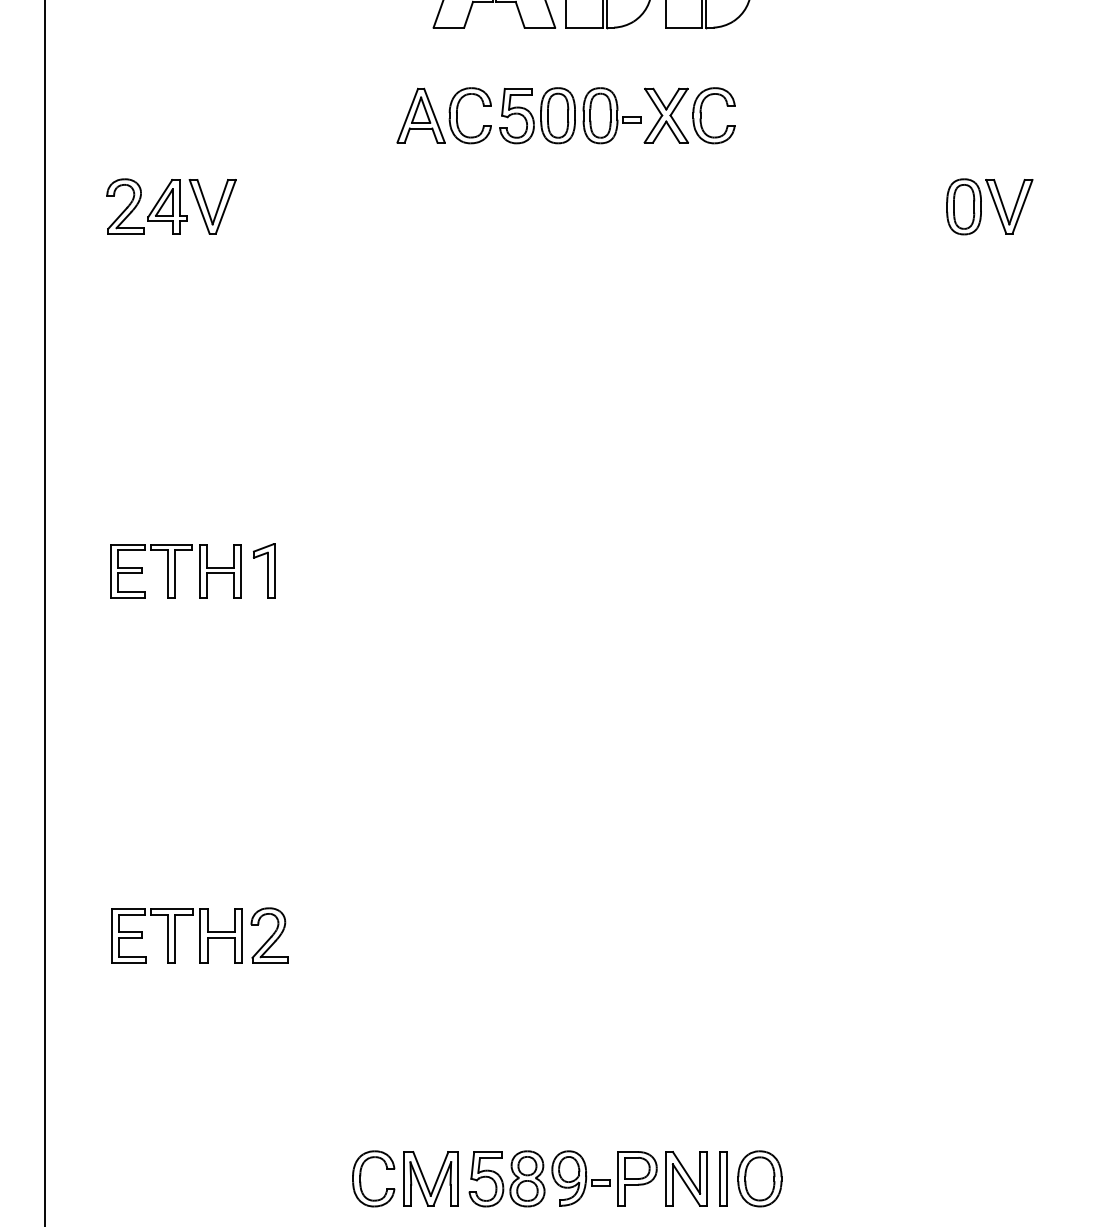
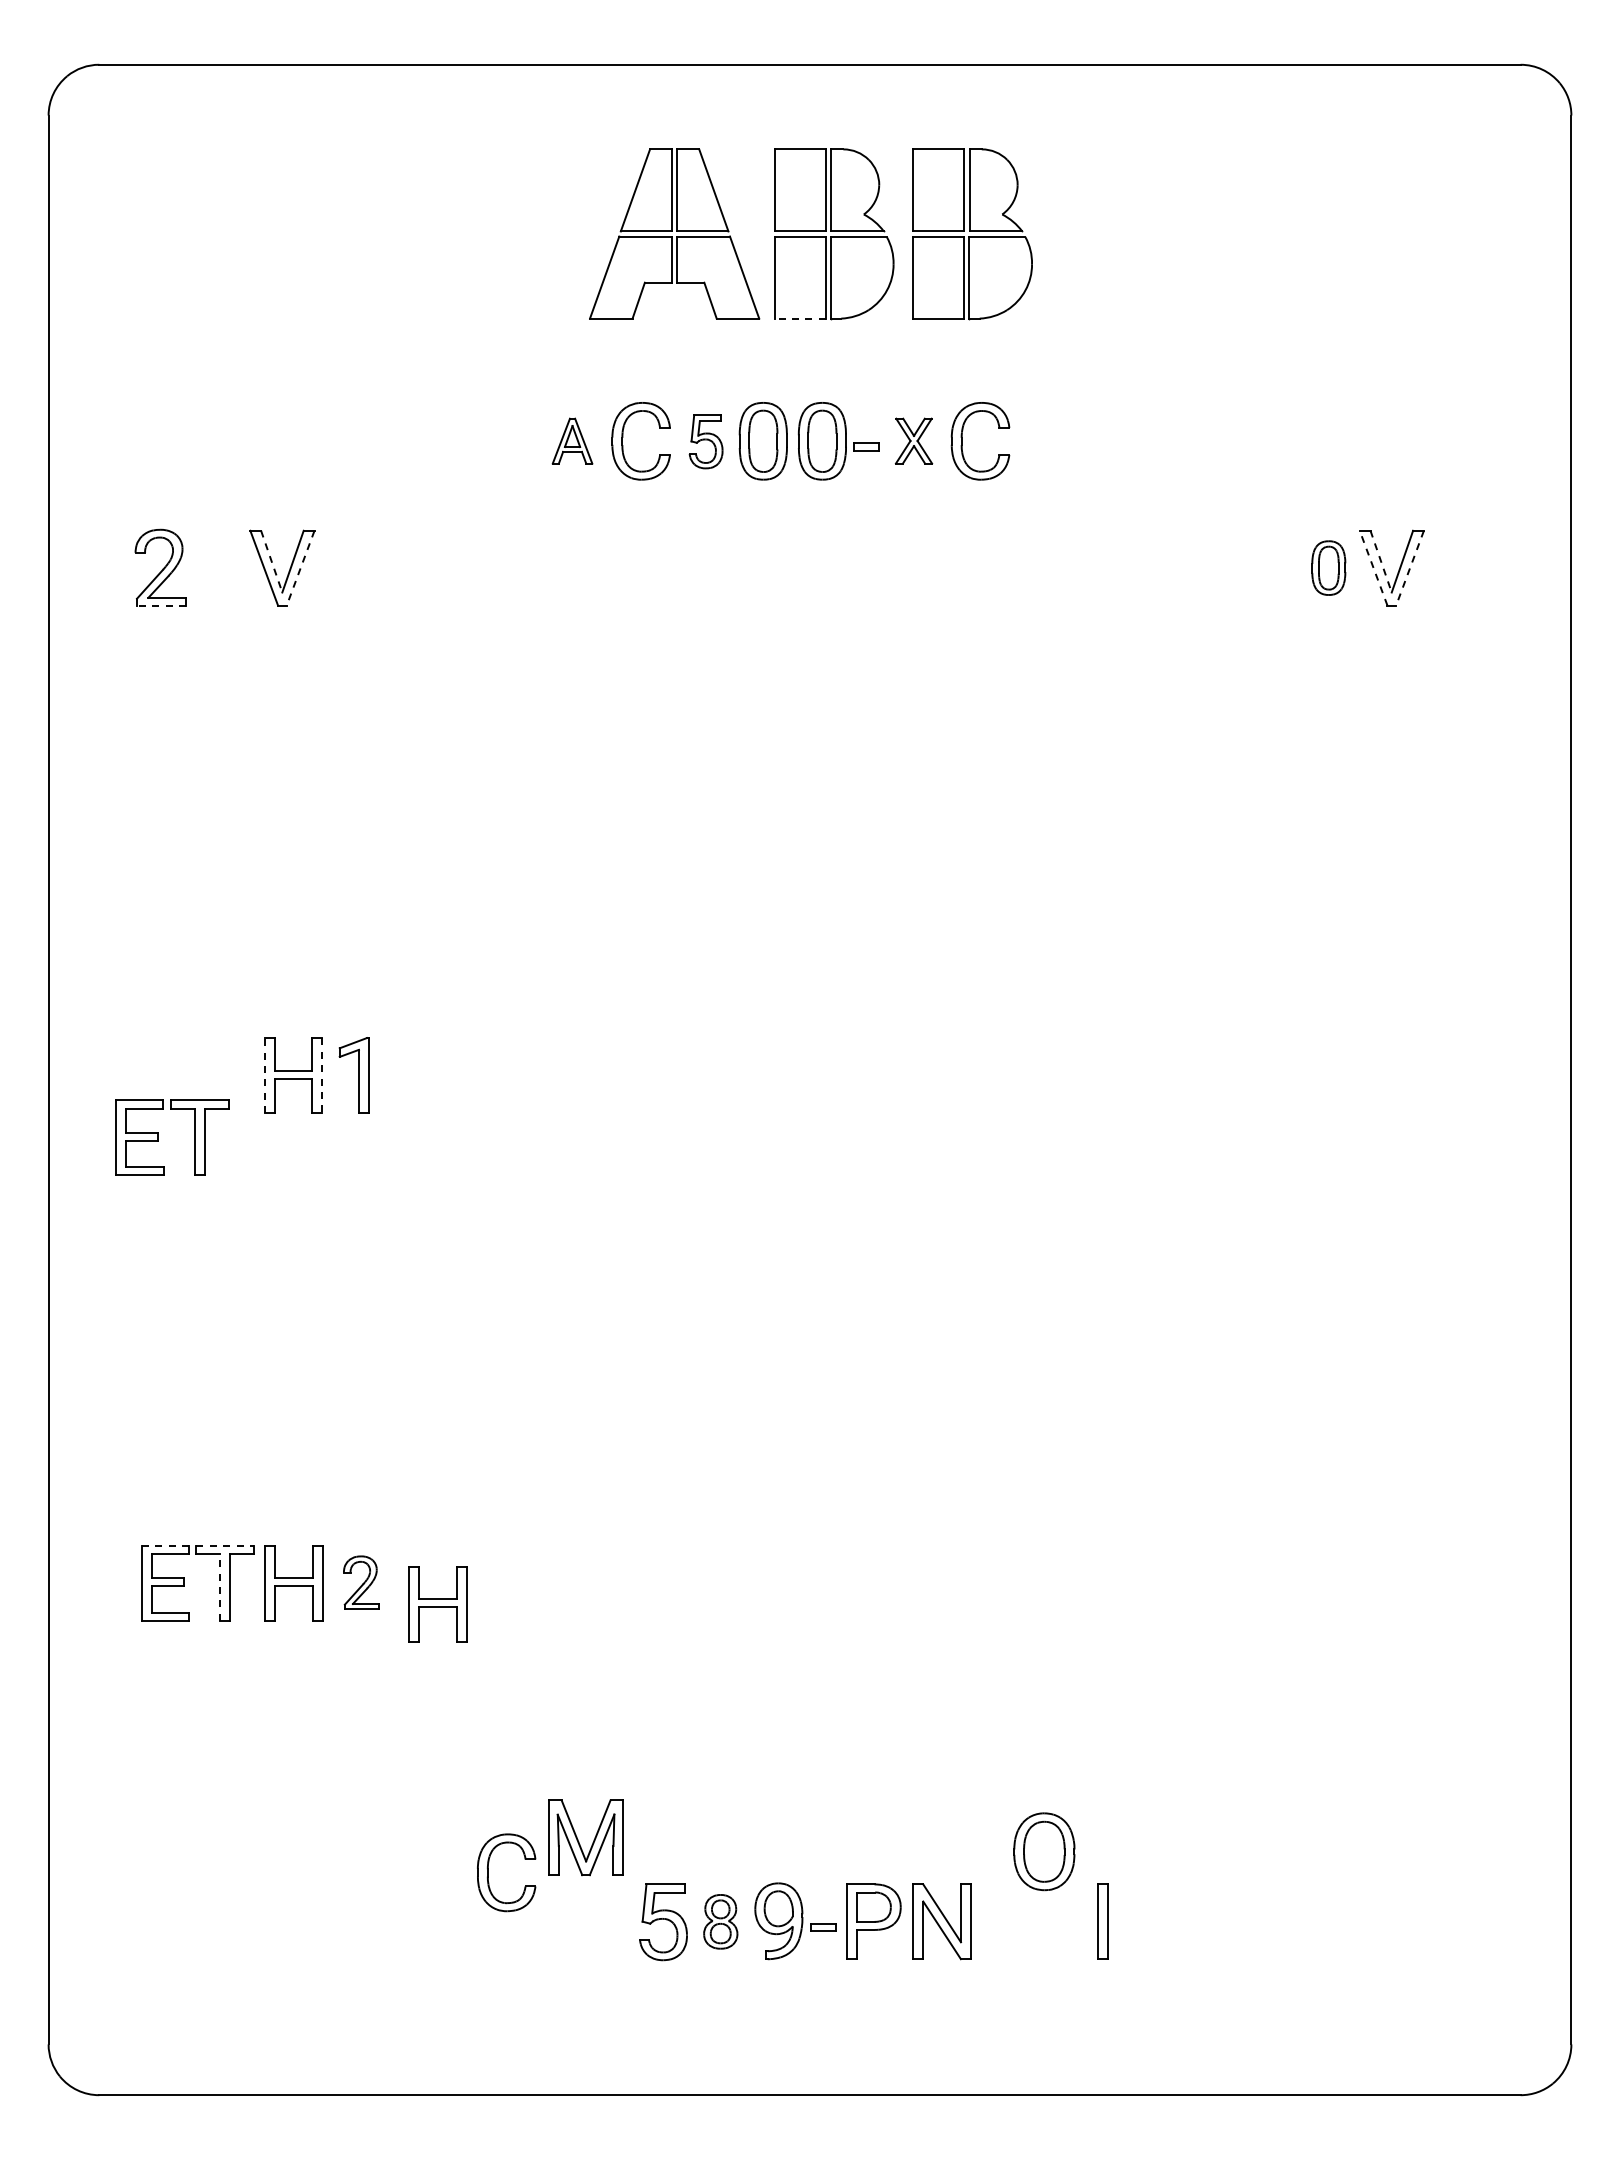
line: (584, 27) -> (800, 318), solid -> dashed
part: (421, 115) -> (572, 440), size x0.6
part: (516, 115) -> (705, 441), size x0.7
part: (665, 115) -> (913, 440), size x0.6
line: (204, 202) -> (271, 561), solid -> dashed
line: (1002, 202) -> (1381, 561), solid -> dashed
part: (167, 206) -> (219, 567), removed
part: (963, 206) -> (1328, 567), size x0.7
line: (225, 207) -> (300, 568), solid -> dashed
line: (996, 207) -> (1373, 568), solid -> dashed
line: (1022, 207) -> (1410, 568), solid -> dashed
line: (125, 233) -> (160, 605), solid -> dashed
part: (141, 571) -> (158, 1137), moved
line: (199, 571) -> (264, 1075), solid -> dashed
line: (241, 571) -> (322, 1076), solid -> dashed
line: (128, 908) -> (165, 1545), solid -> dashed
line: (171, 908) -> (225, 1545), solid -> dashed
part: (269, 935) -> (361, 1582), size x0.7
line: (168, 938) -> (220, 1586), solid -> dashed
part: (324, 951) -> (437, 1604), added
part: (360, 1178) -> (488, 1872), moved
part: (527, 1178) -> (720, 1921), size x0.7
part: (723, 1178) -> (1102, 1921), moved
part: (760, 1178) -> (1044, 1851), moved
part: (426, 1181) -> (579, 1841), moved

